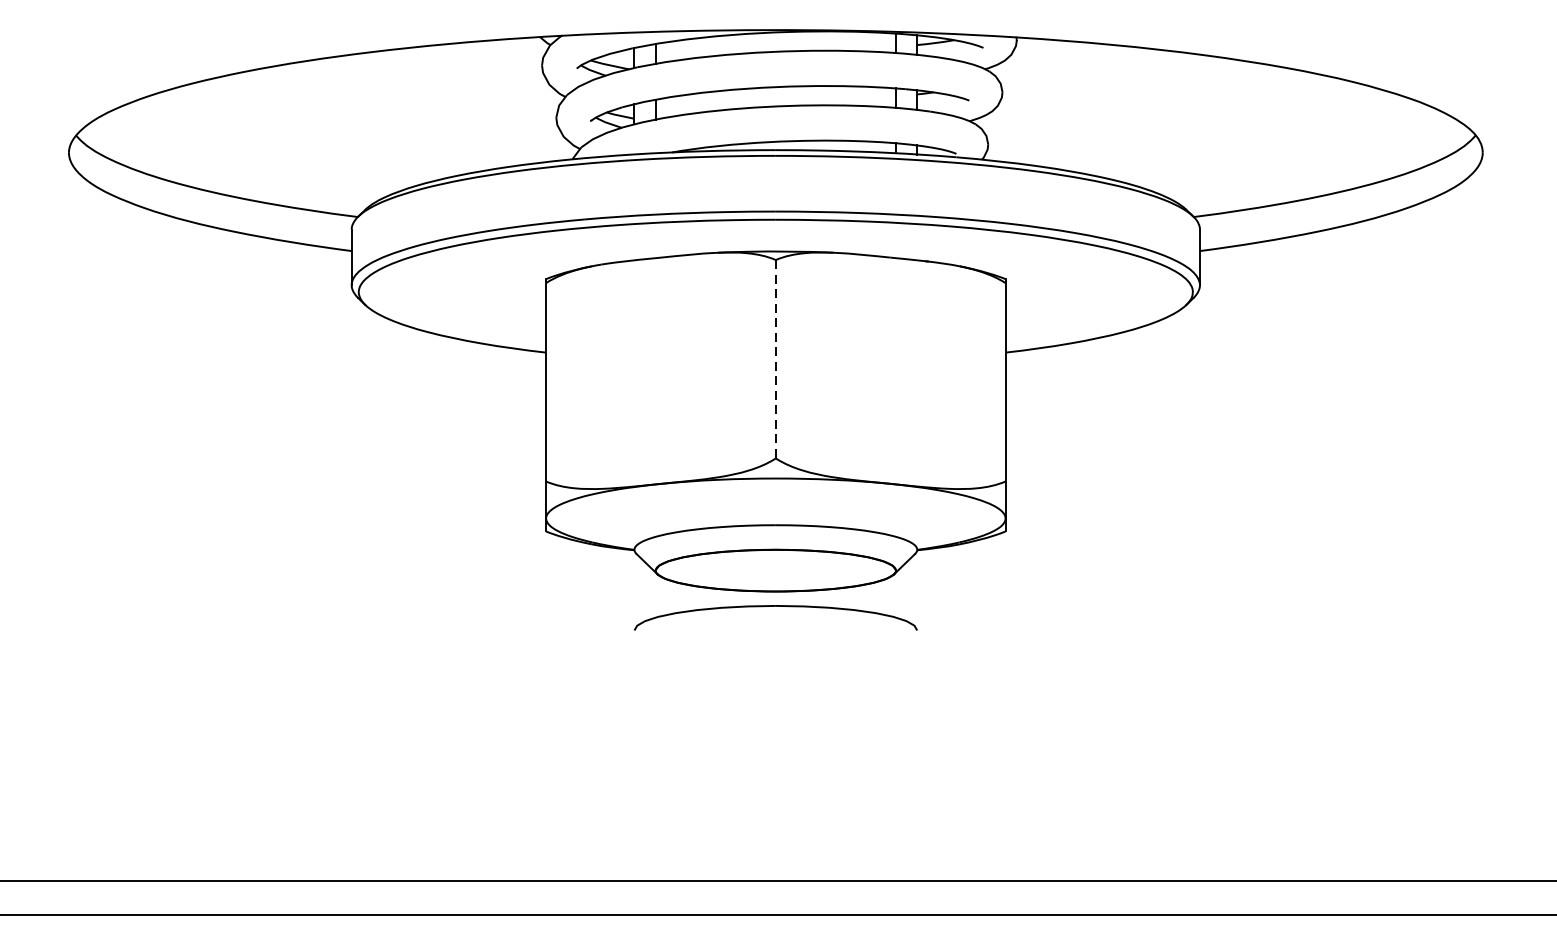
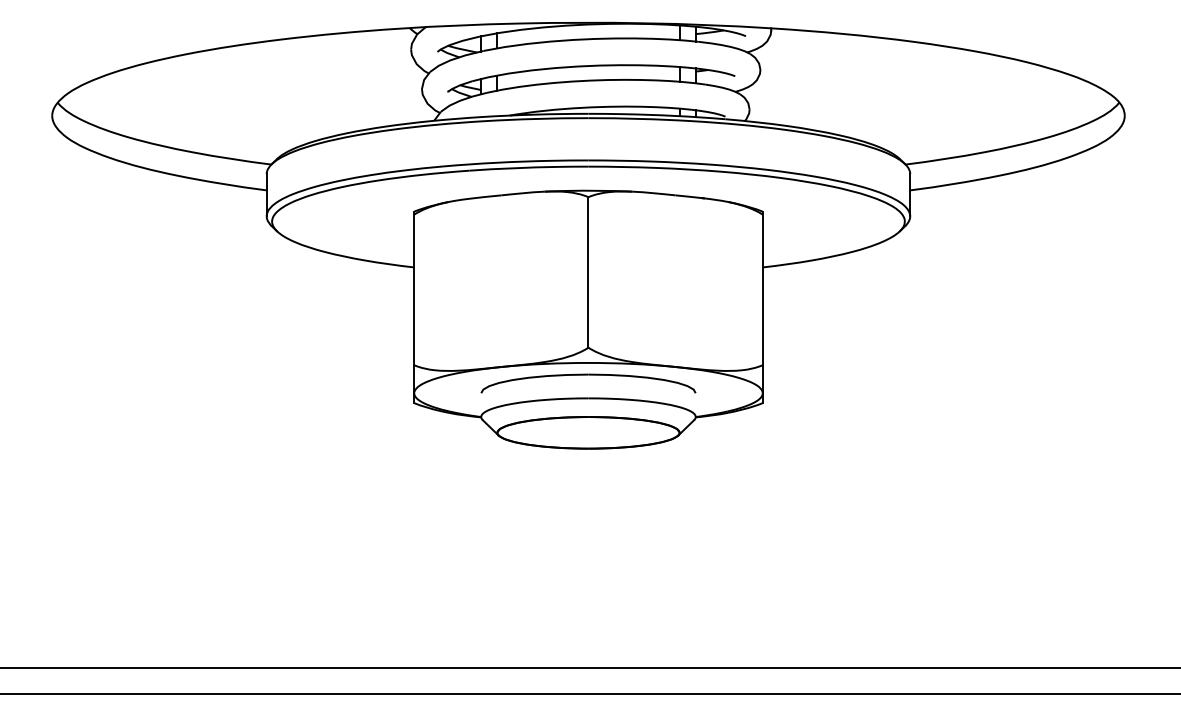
line: (775, 359) -> (588, 272), dashed -> solid
part: (775, 607) -> (588, 375), moved

